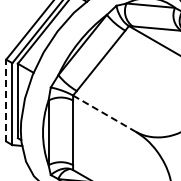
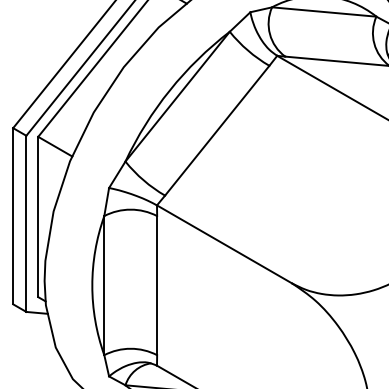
line: (6, 100) -> (13, 216), dashed -> solid
line: (104, 113) -> (224, 243), dashed -> solid

